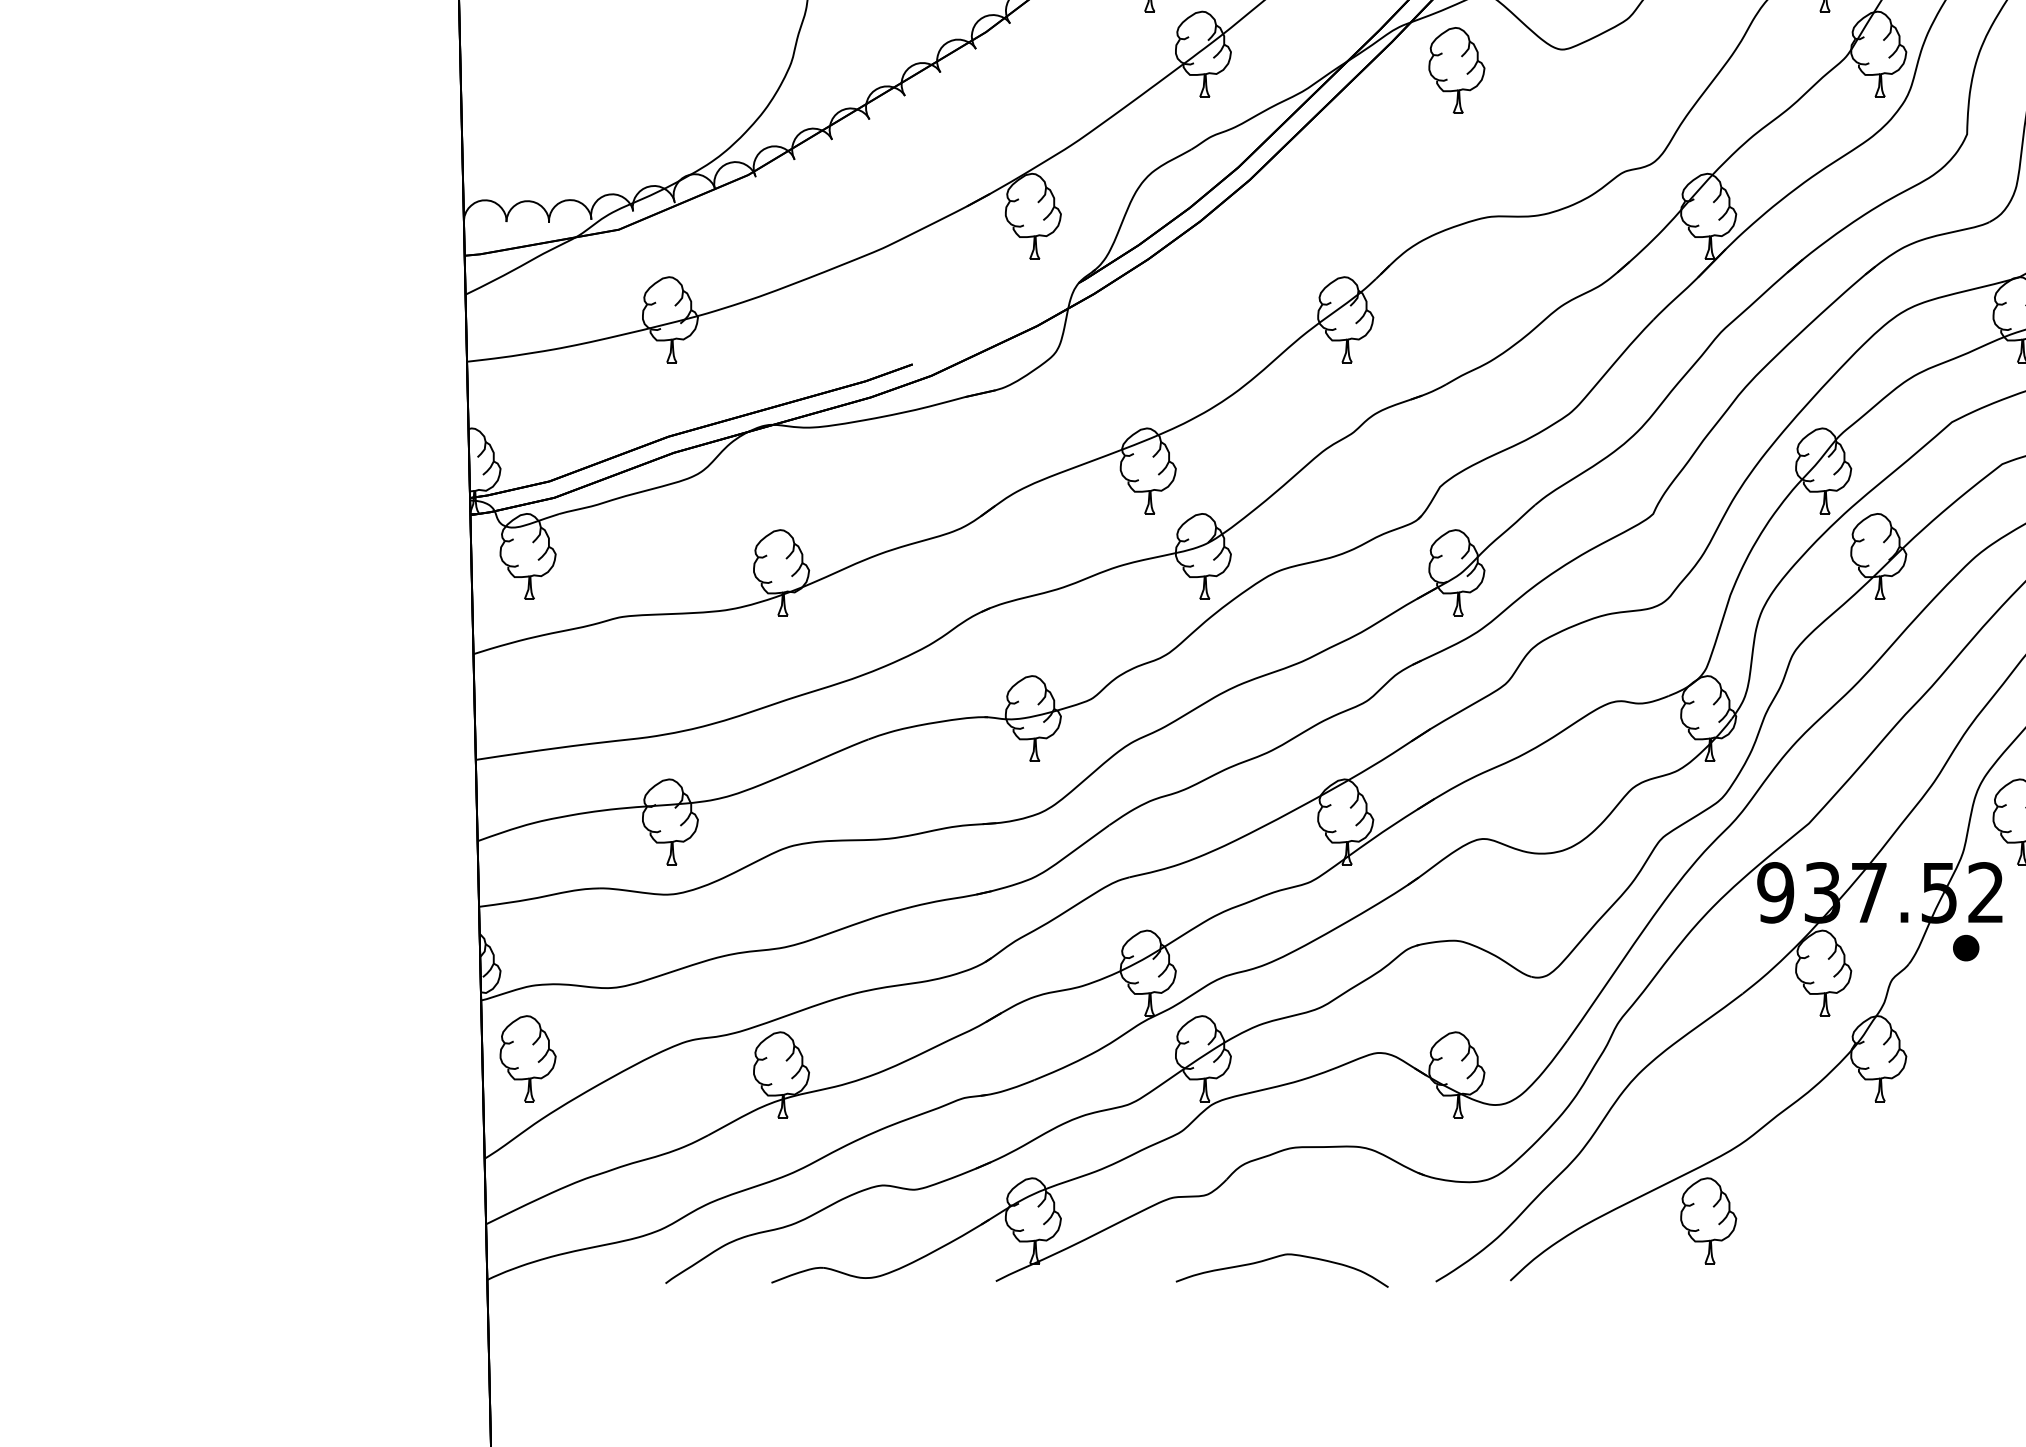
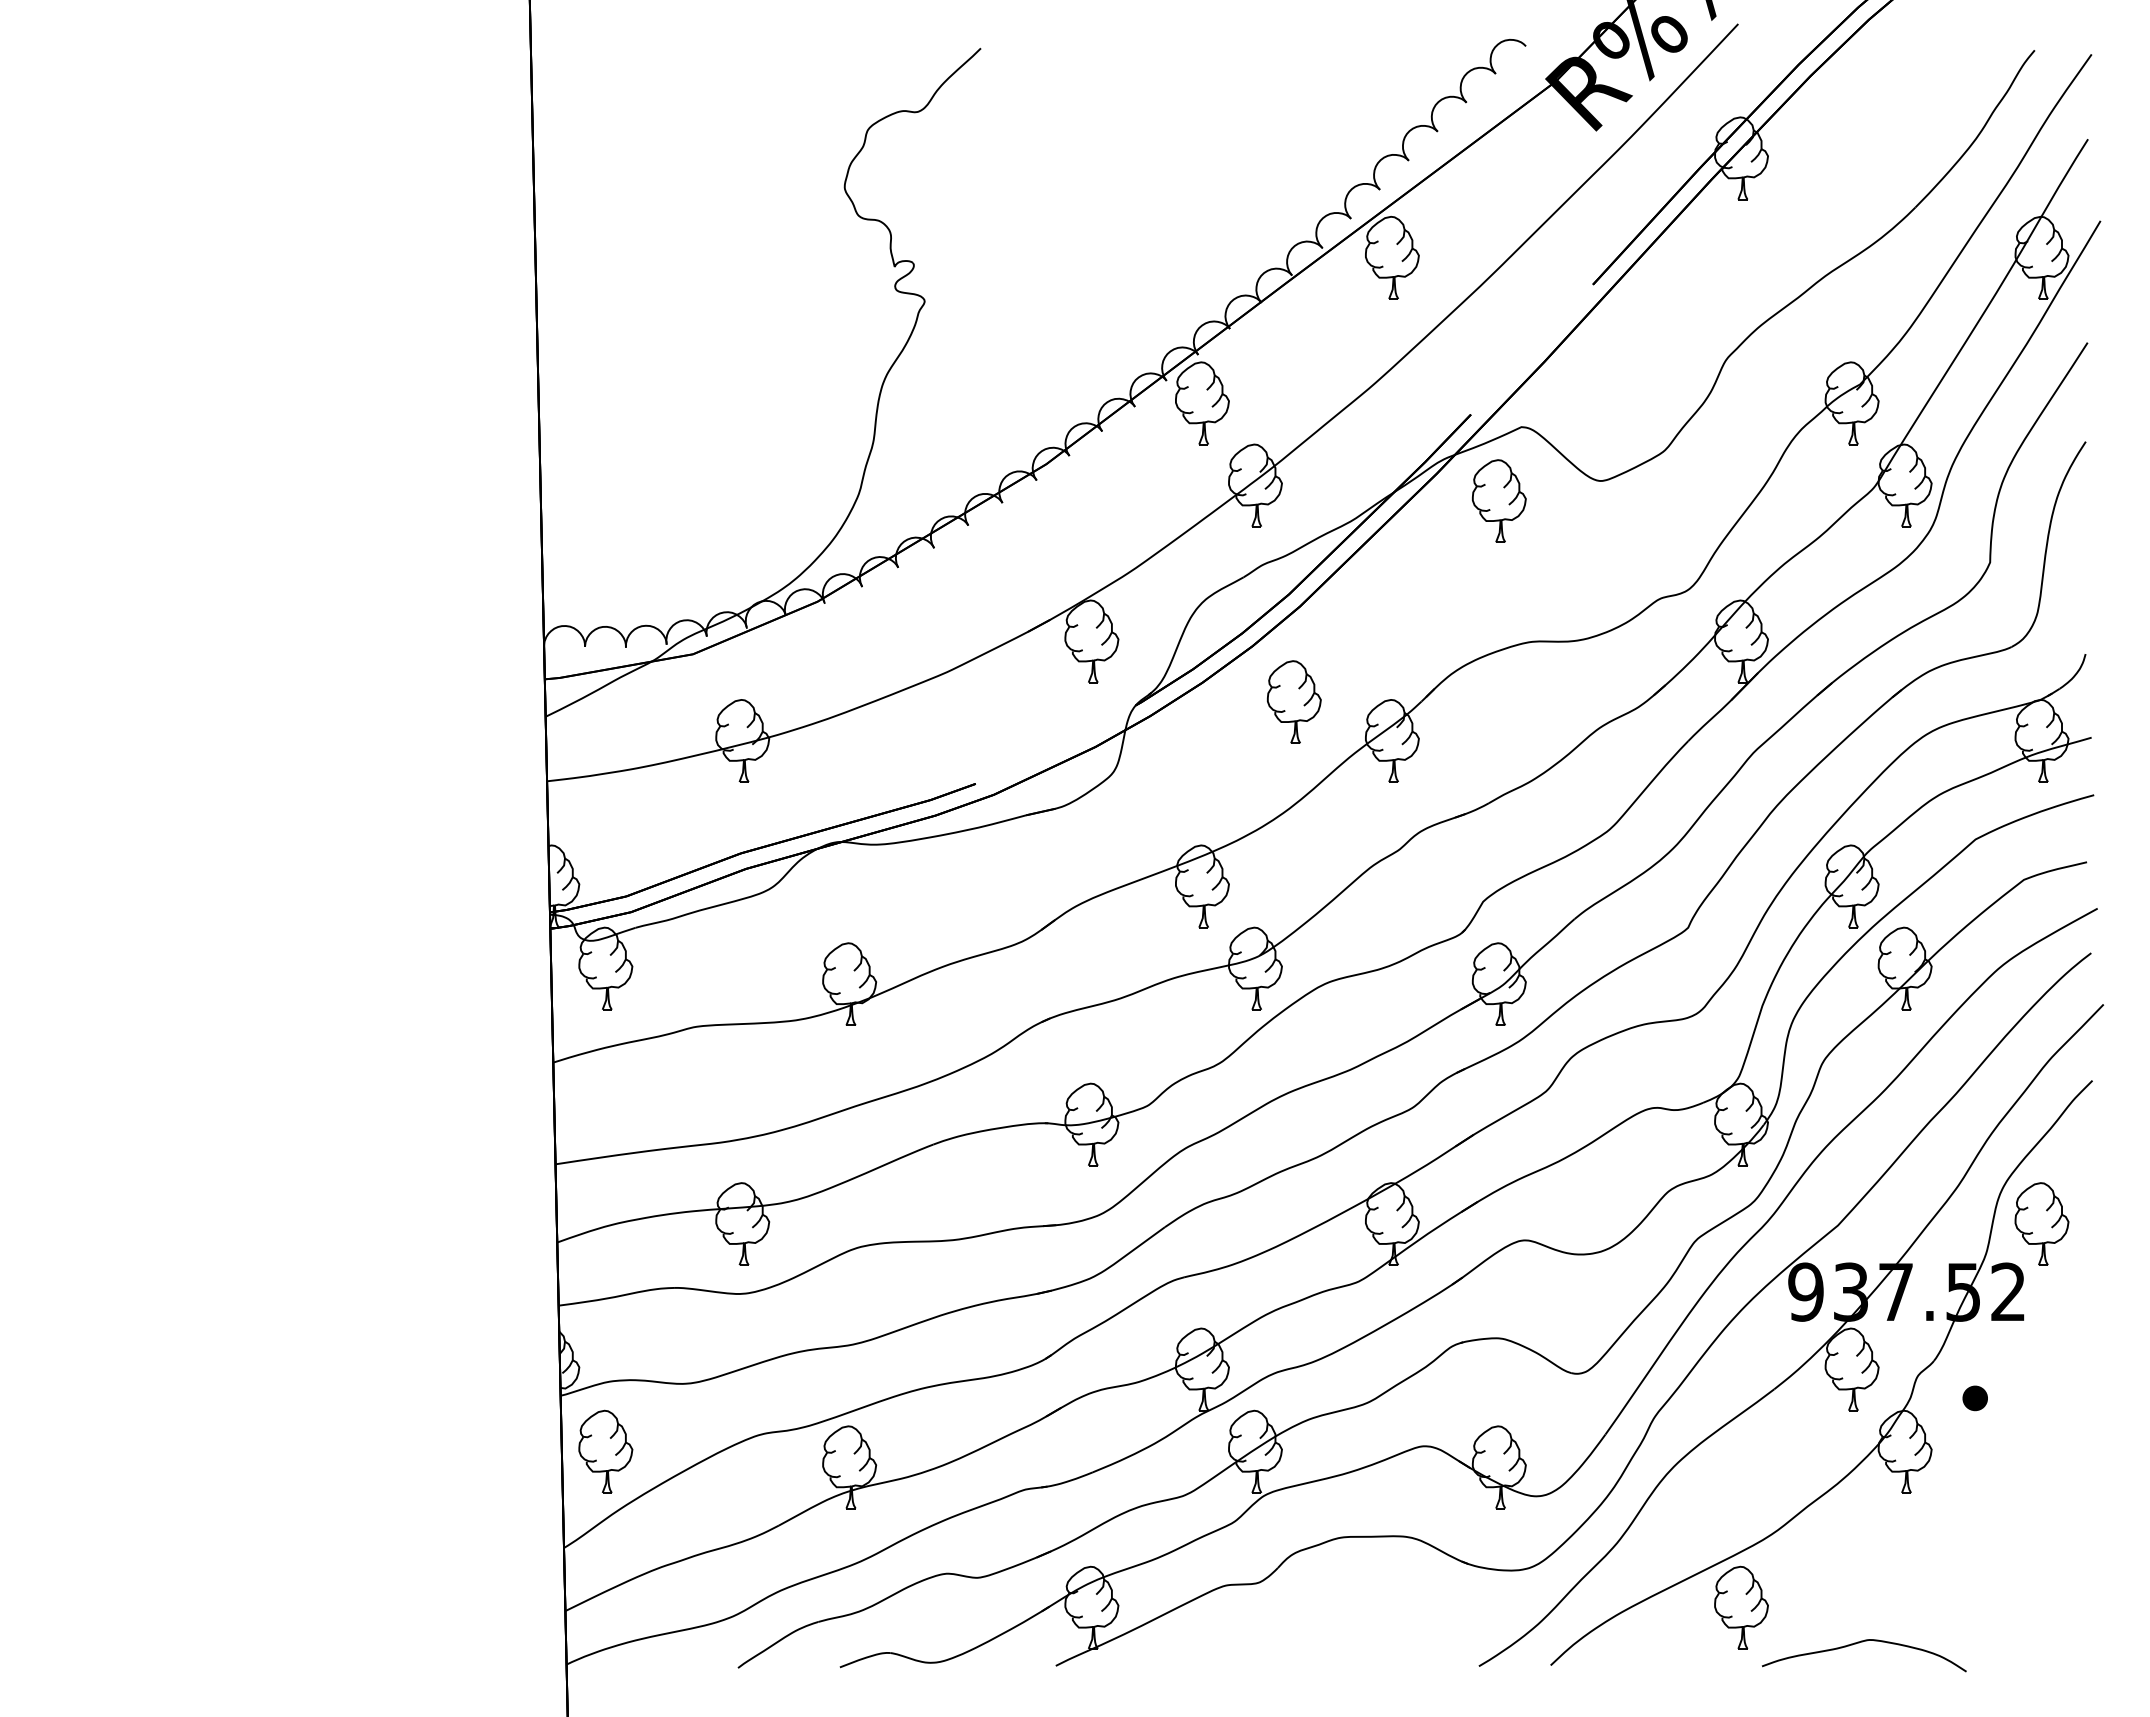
part: (1243, 278) -> (1294, 701), added
part: (1965, 948) -> (1974, 1398), moved
curve: (1277, 1258) -> (1859, 1643), moved

